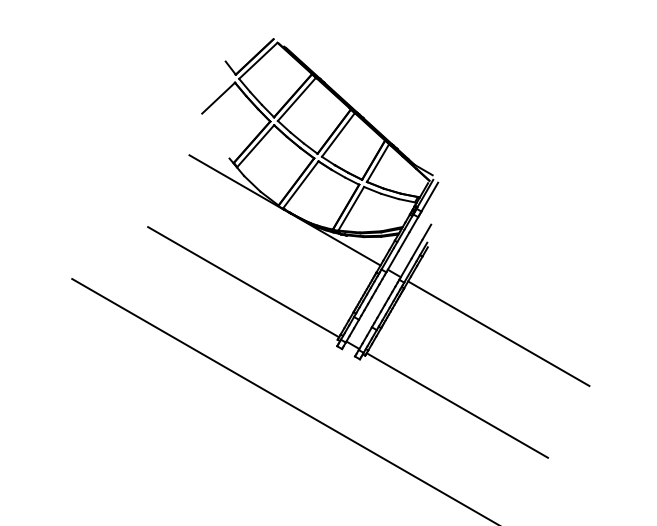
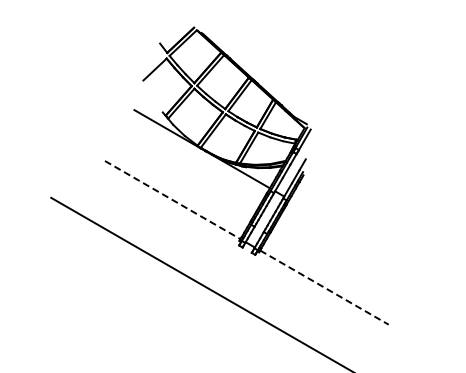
line: (244, 282) -> (173, 200), solid -> dashed
line: (498, 333) -> (353, 236), removed
line: (457, 405) -> (324, 287), solid -> dashed

